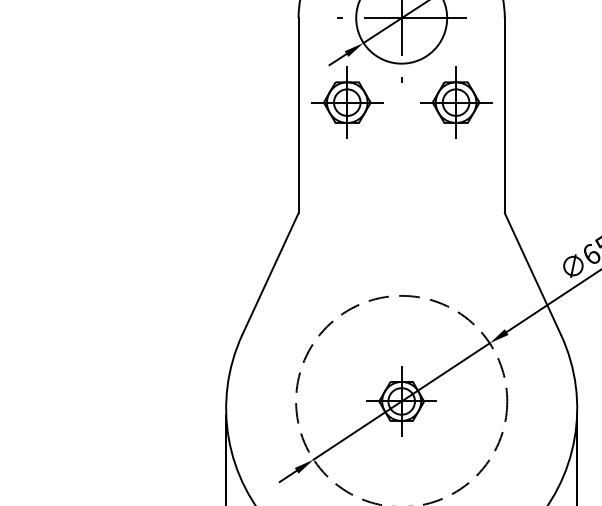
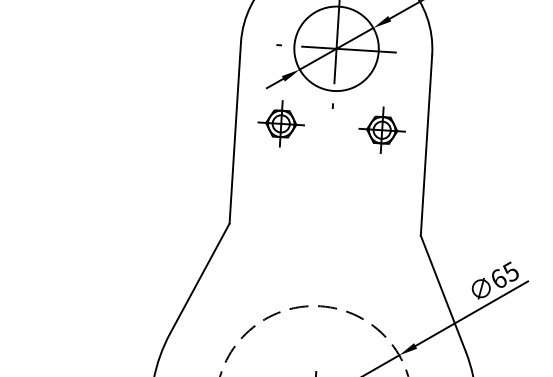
part: (347, 102) -> (281, 123), size x0.7
part: (456, 102) -> (382, 130), size x0.7

